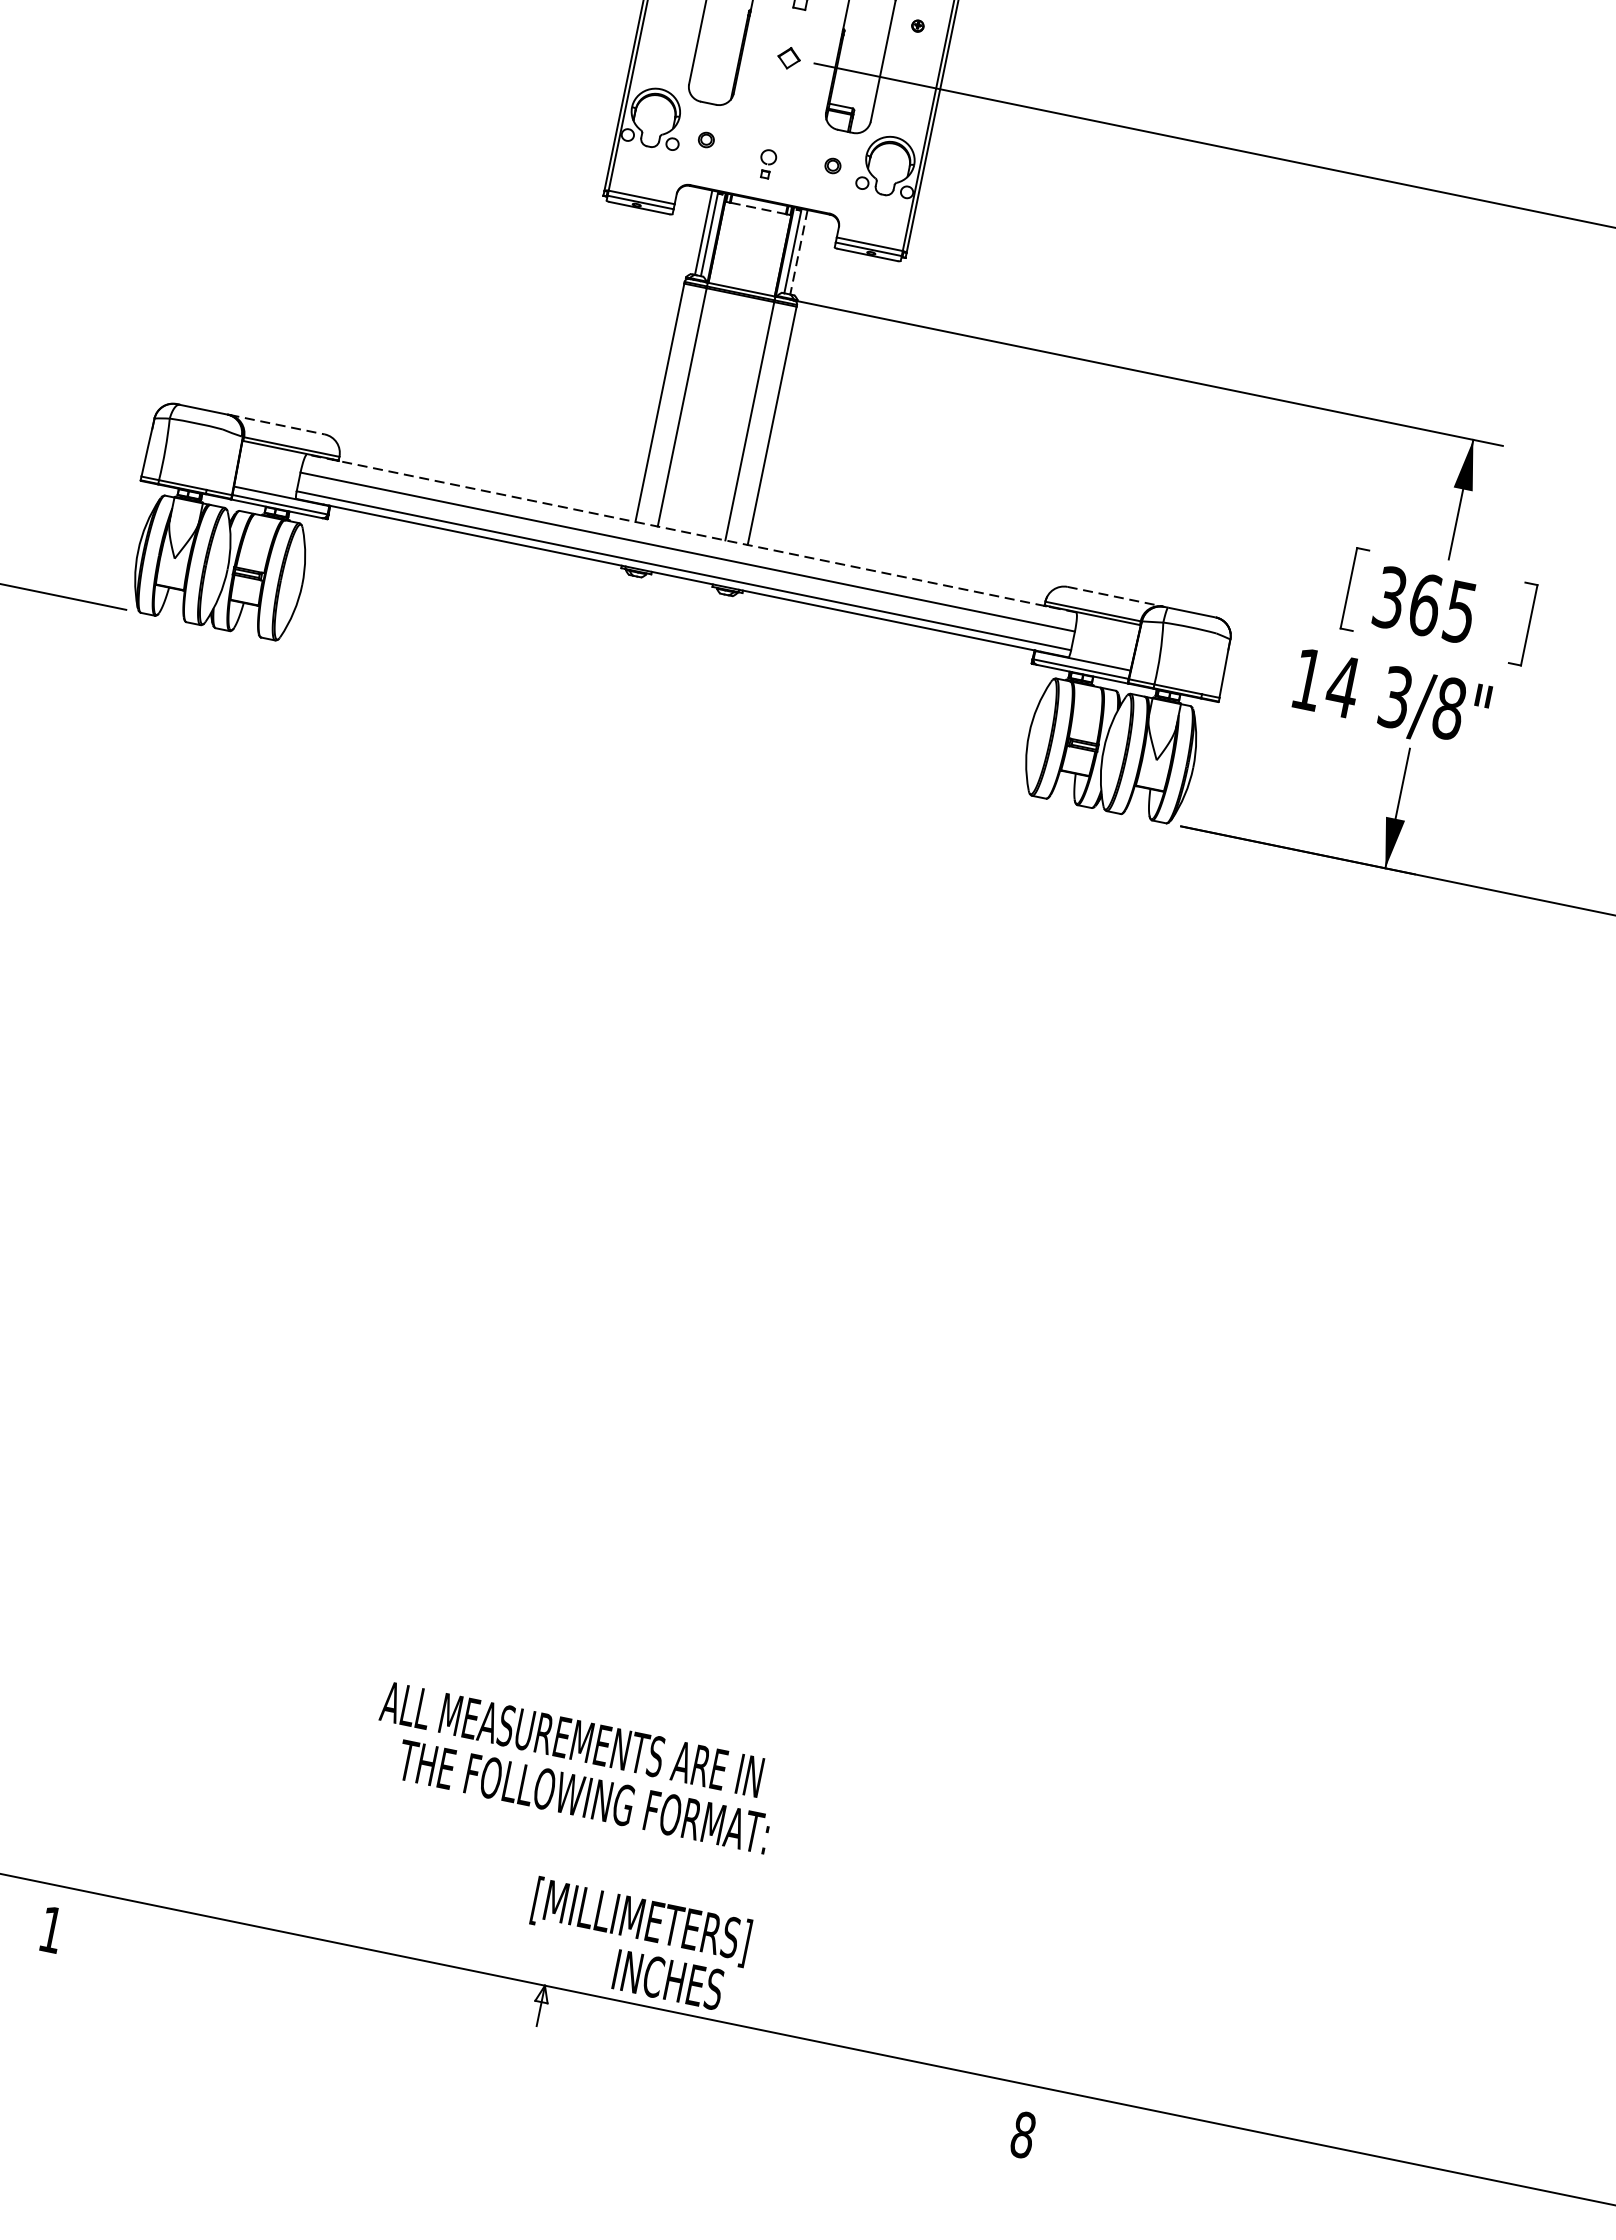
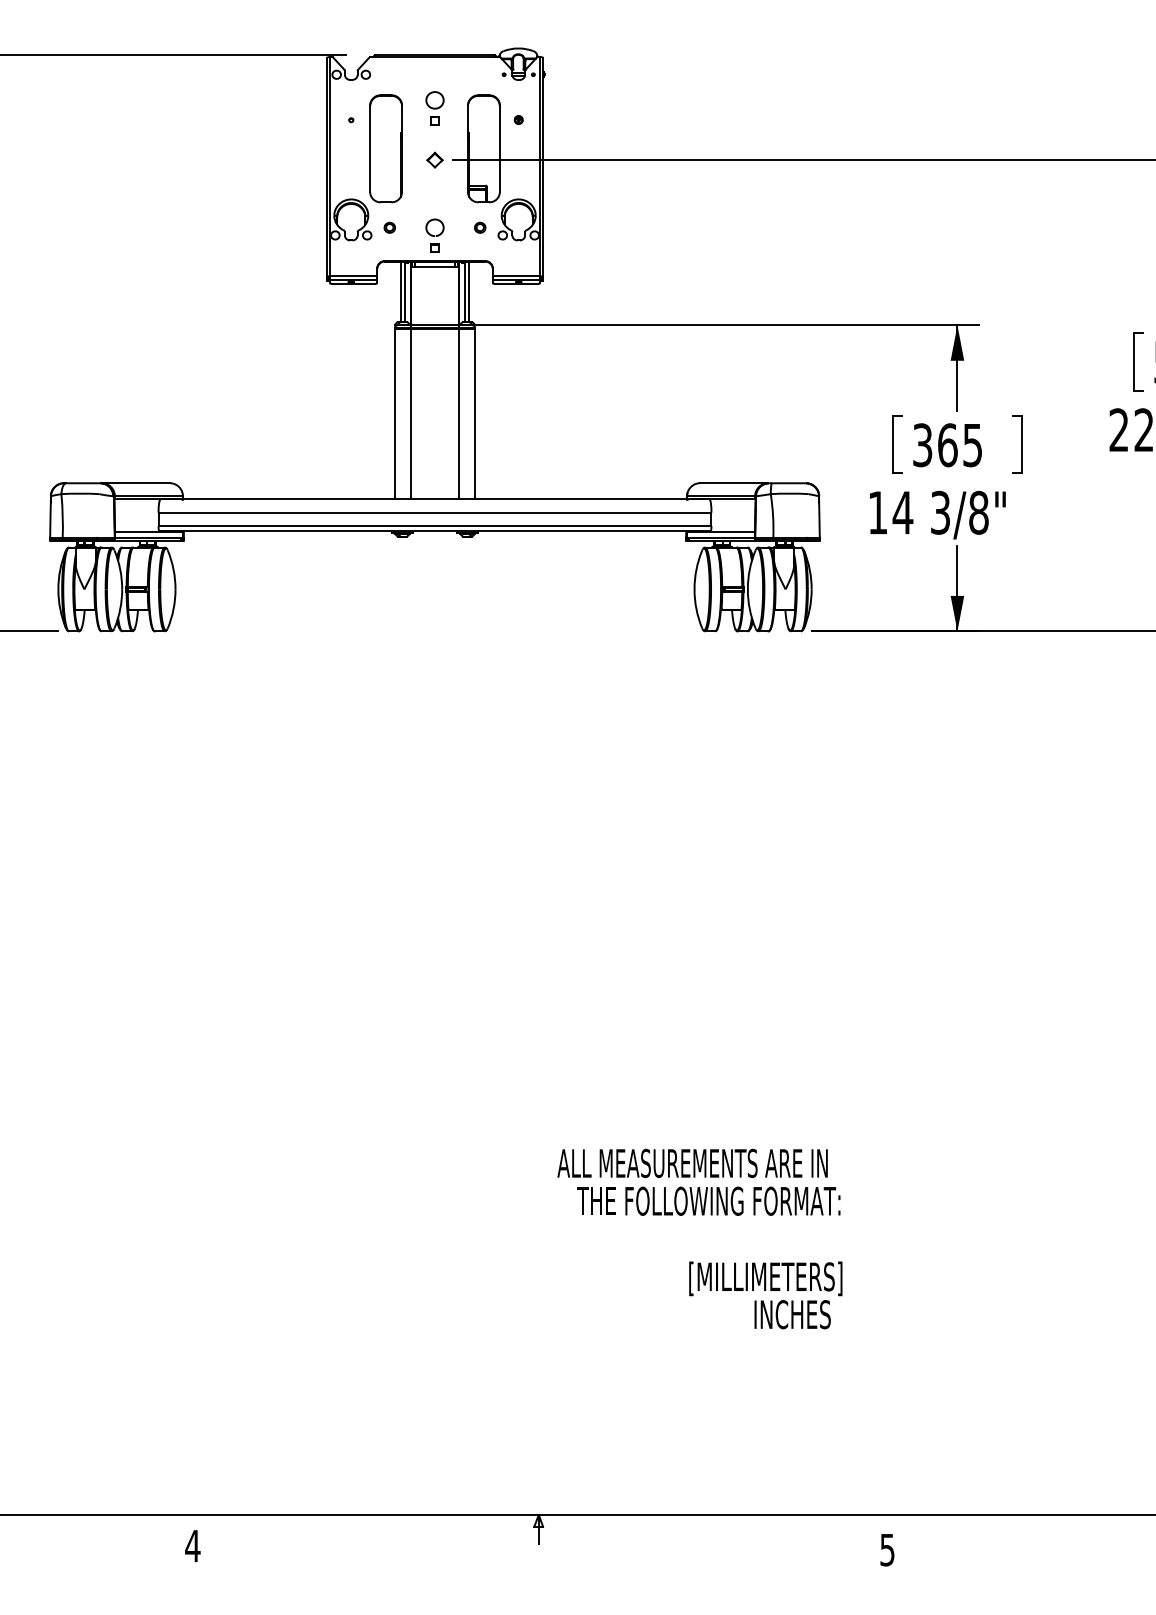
part: (766, 163) -> (434, 235), size x1.67
line: (758, 208) -> (435, 267), dashed -> solid
line: (799, 253) -> (469, 292), dashed -> solid
line: (278, 425) -> (136, 483), dashed -> solid
line: (692, 533) -> (435, 499), dashed -> solid
line: (1115, 597) -> (734, 483), dashed -> solid
text: (559, 1846) -> (699, 1238), moved
text: (51, 1928) -> (192, 1545), 1 -> 4
text: (1023, 2134) -> (887, 1549), 8 -> 5

